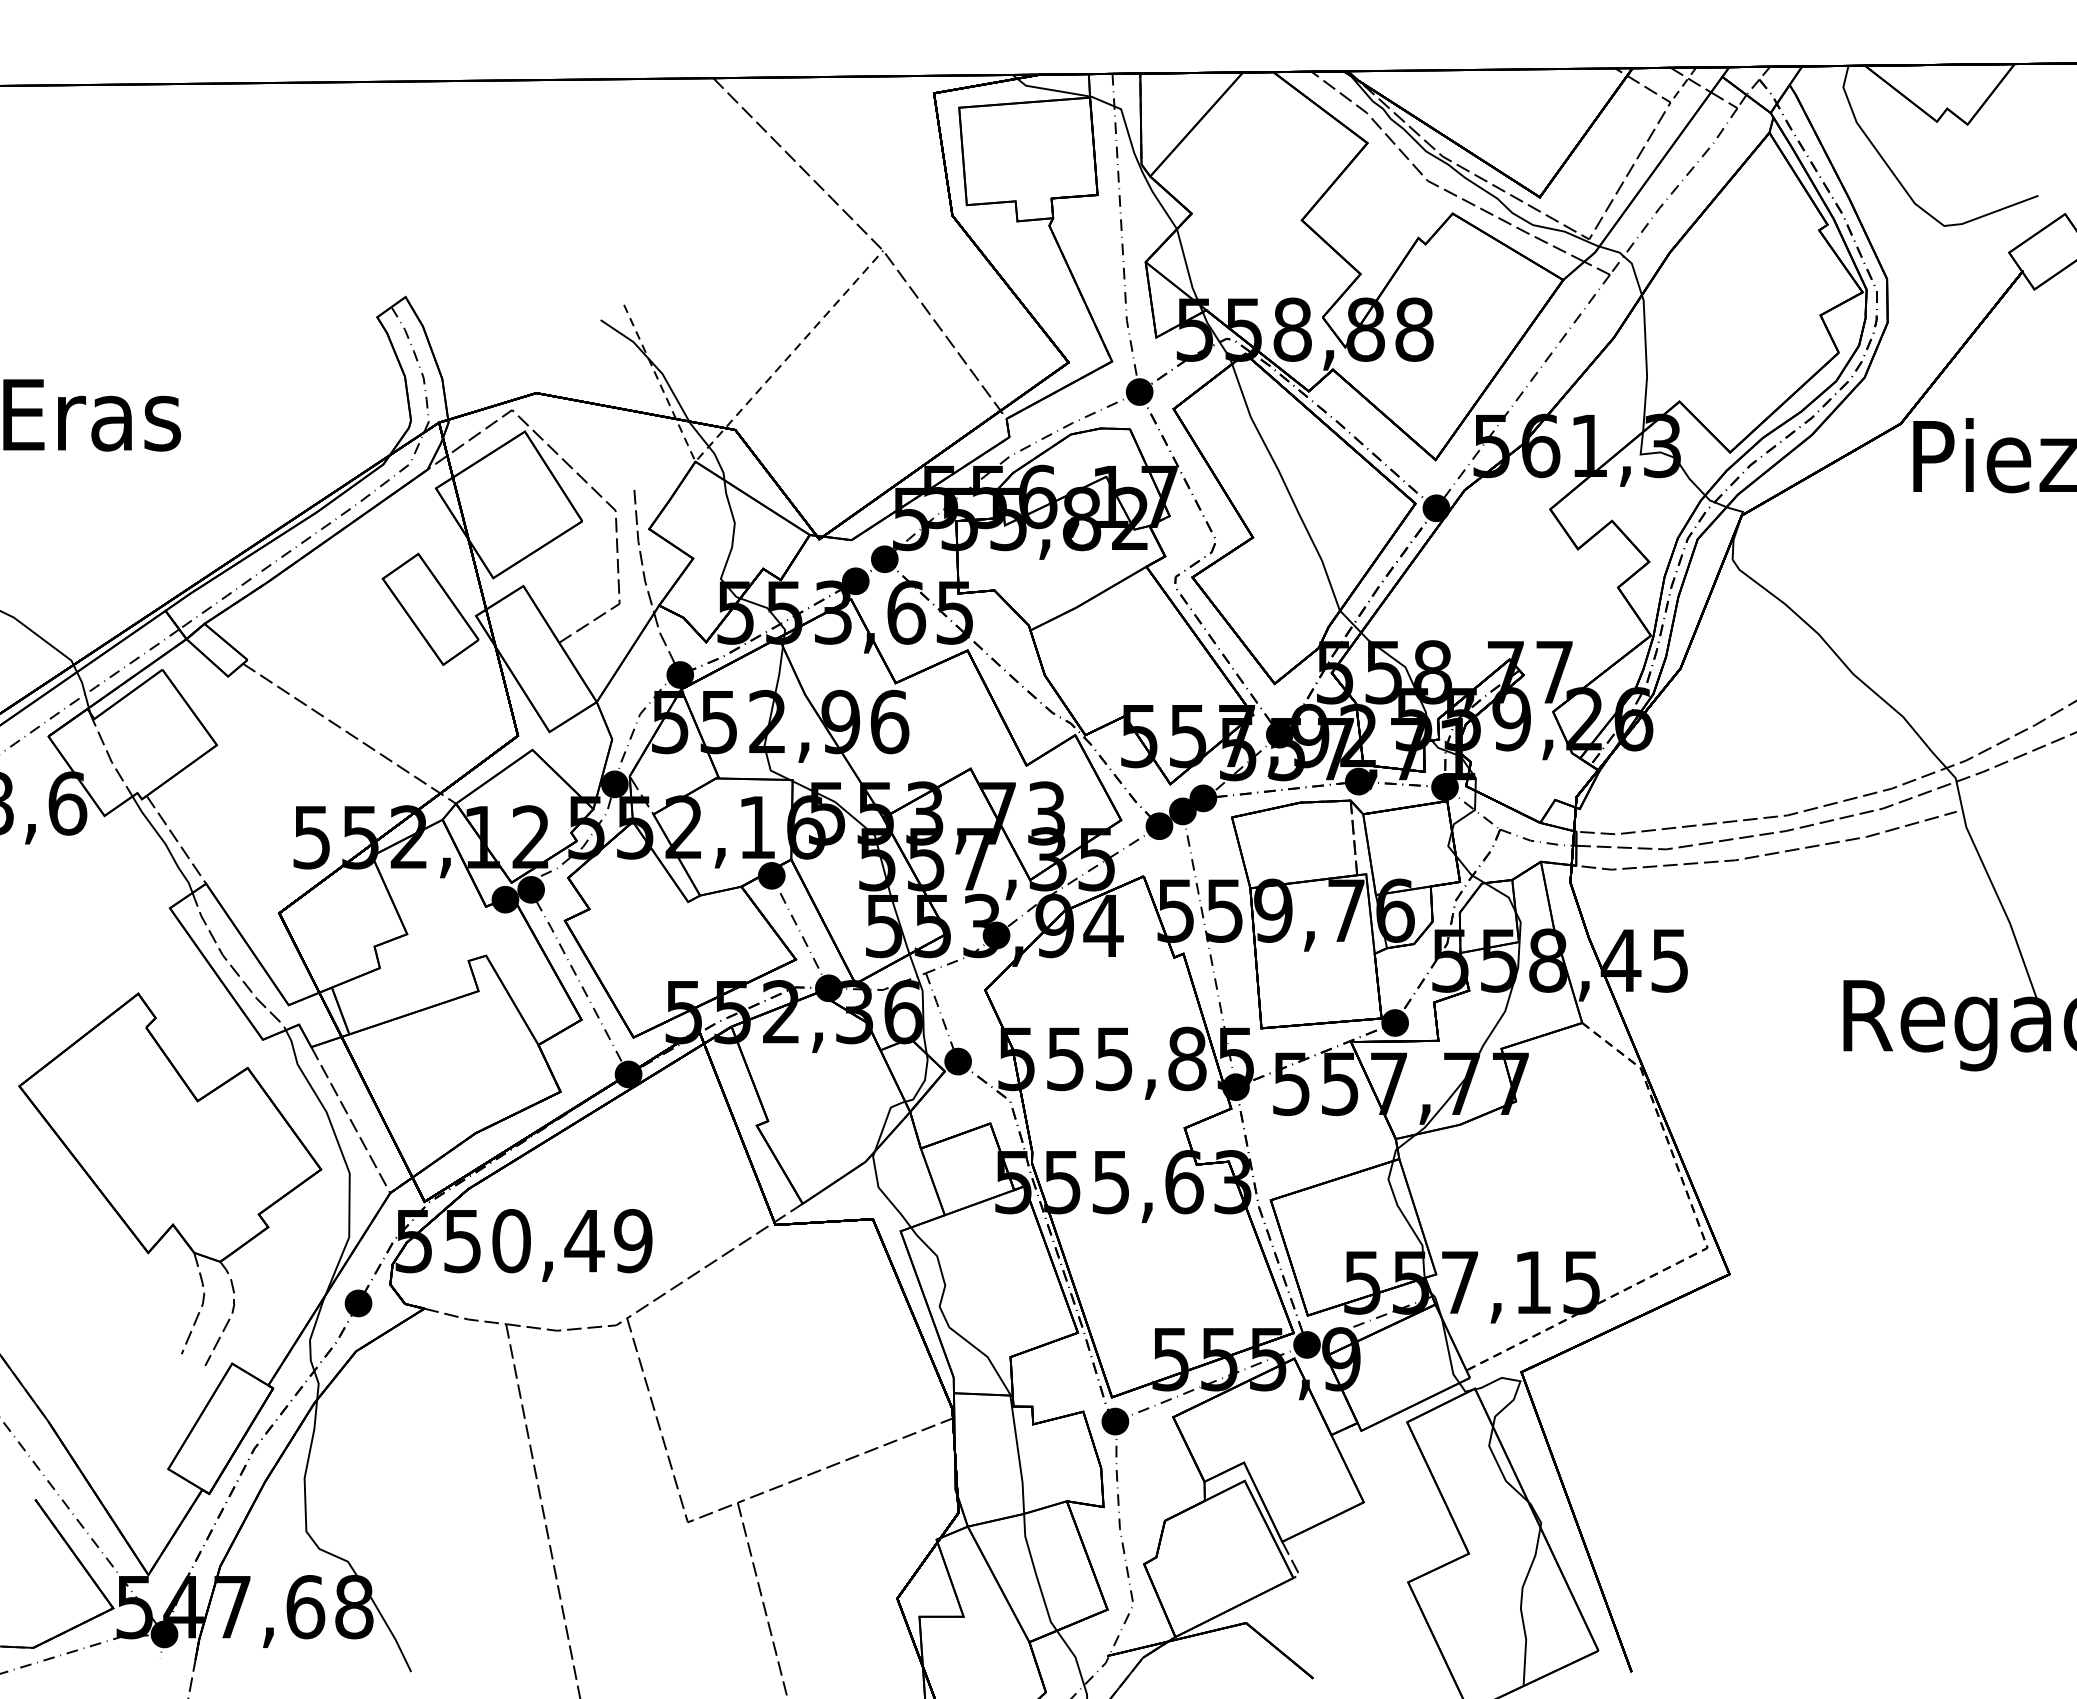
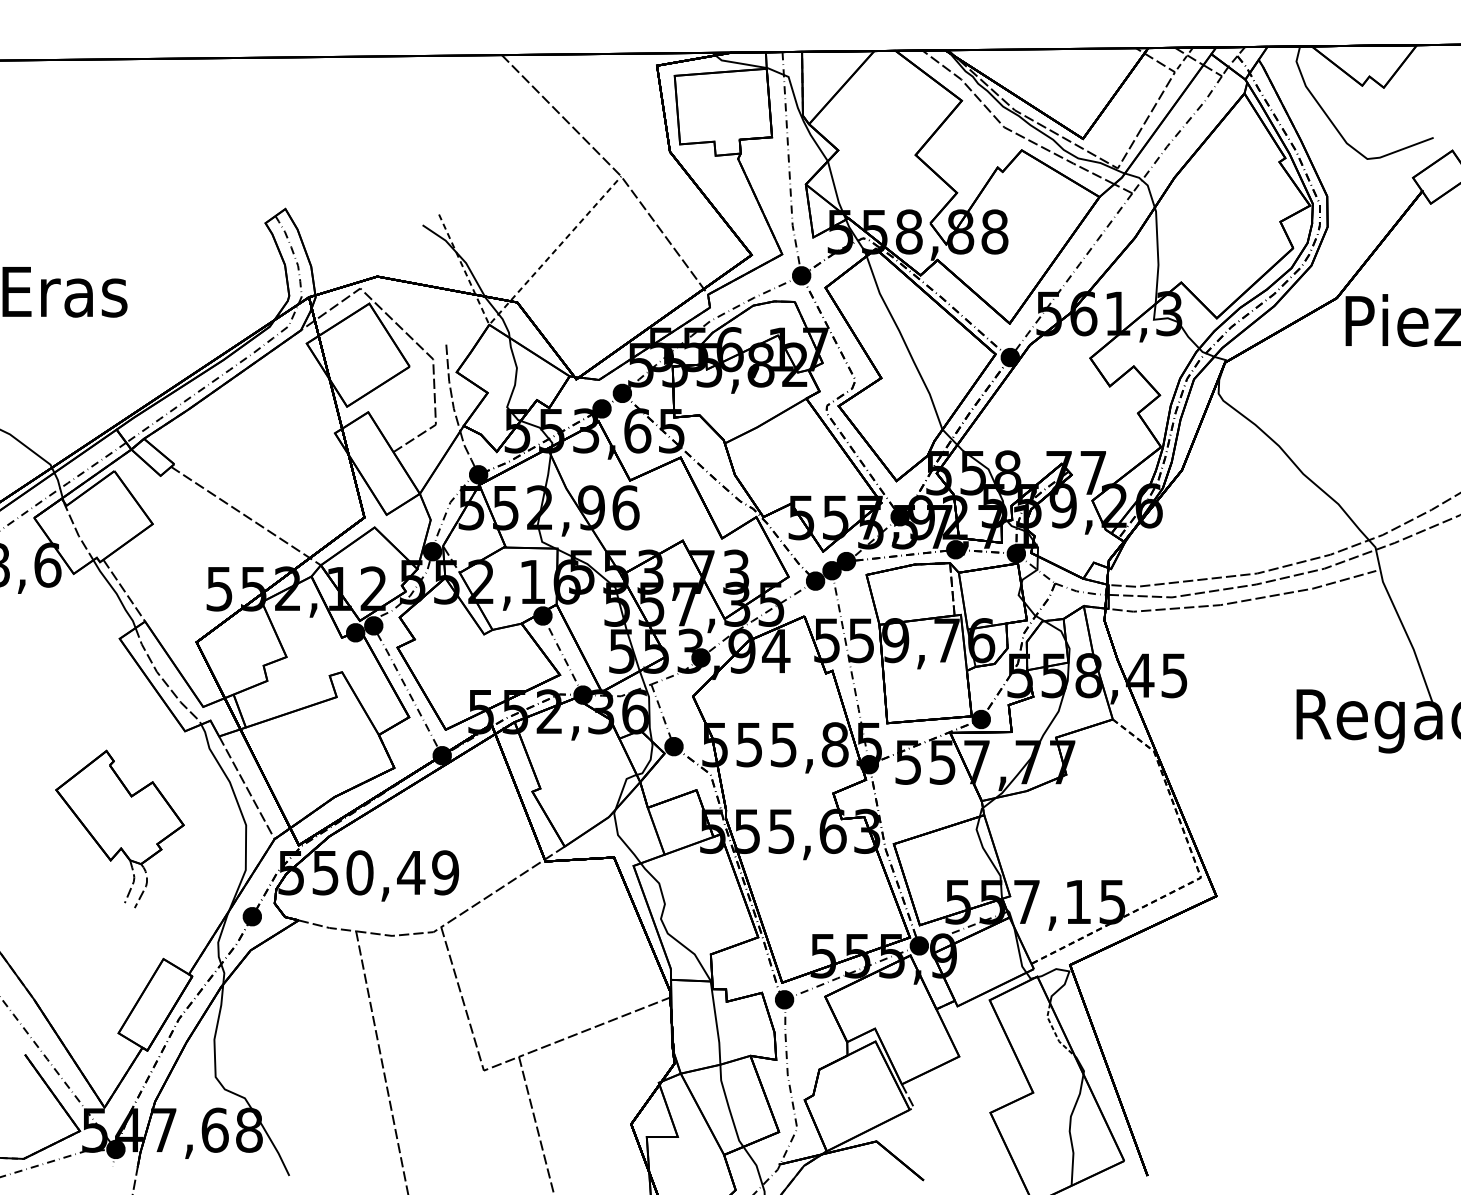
part: (430, 608) -> (302, 428), removed
part: (170, 1178) -> (120, 828), size x0.6
line: (1499, 1468) -> (1054, 1032), solid -> dashed

